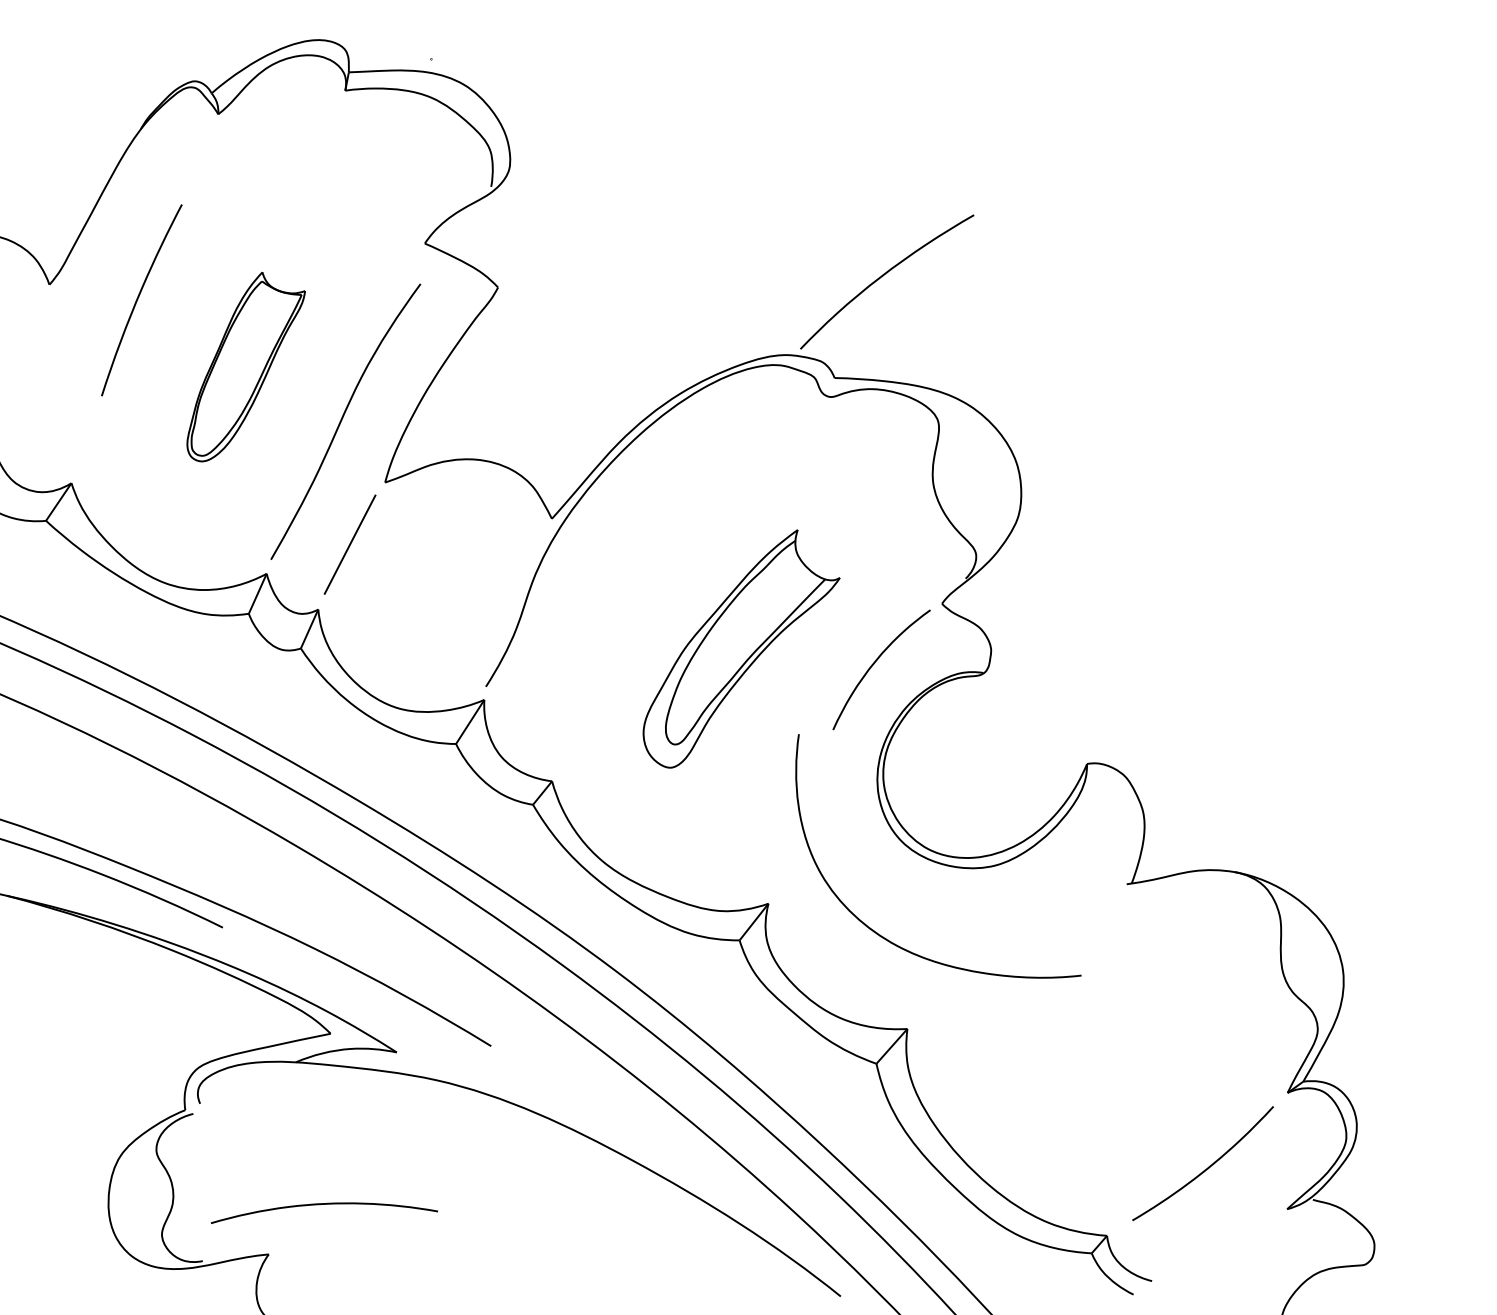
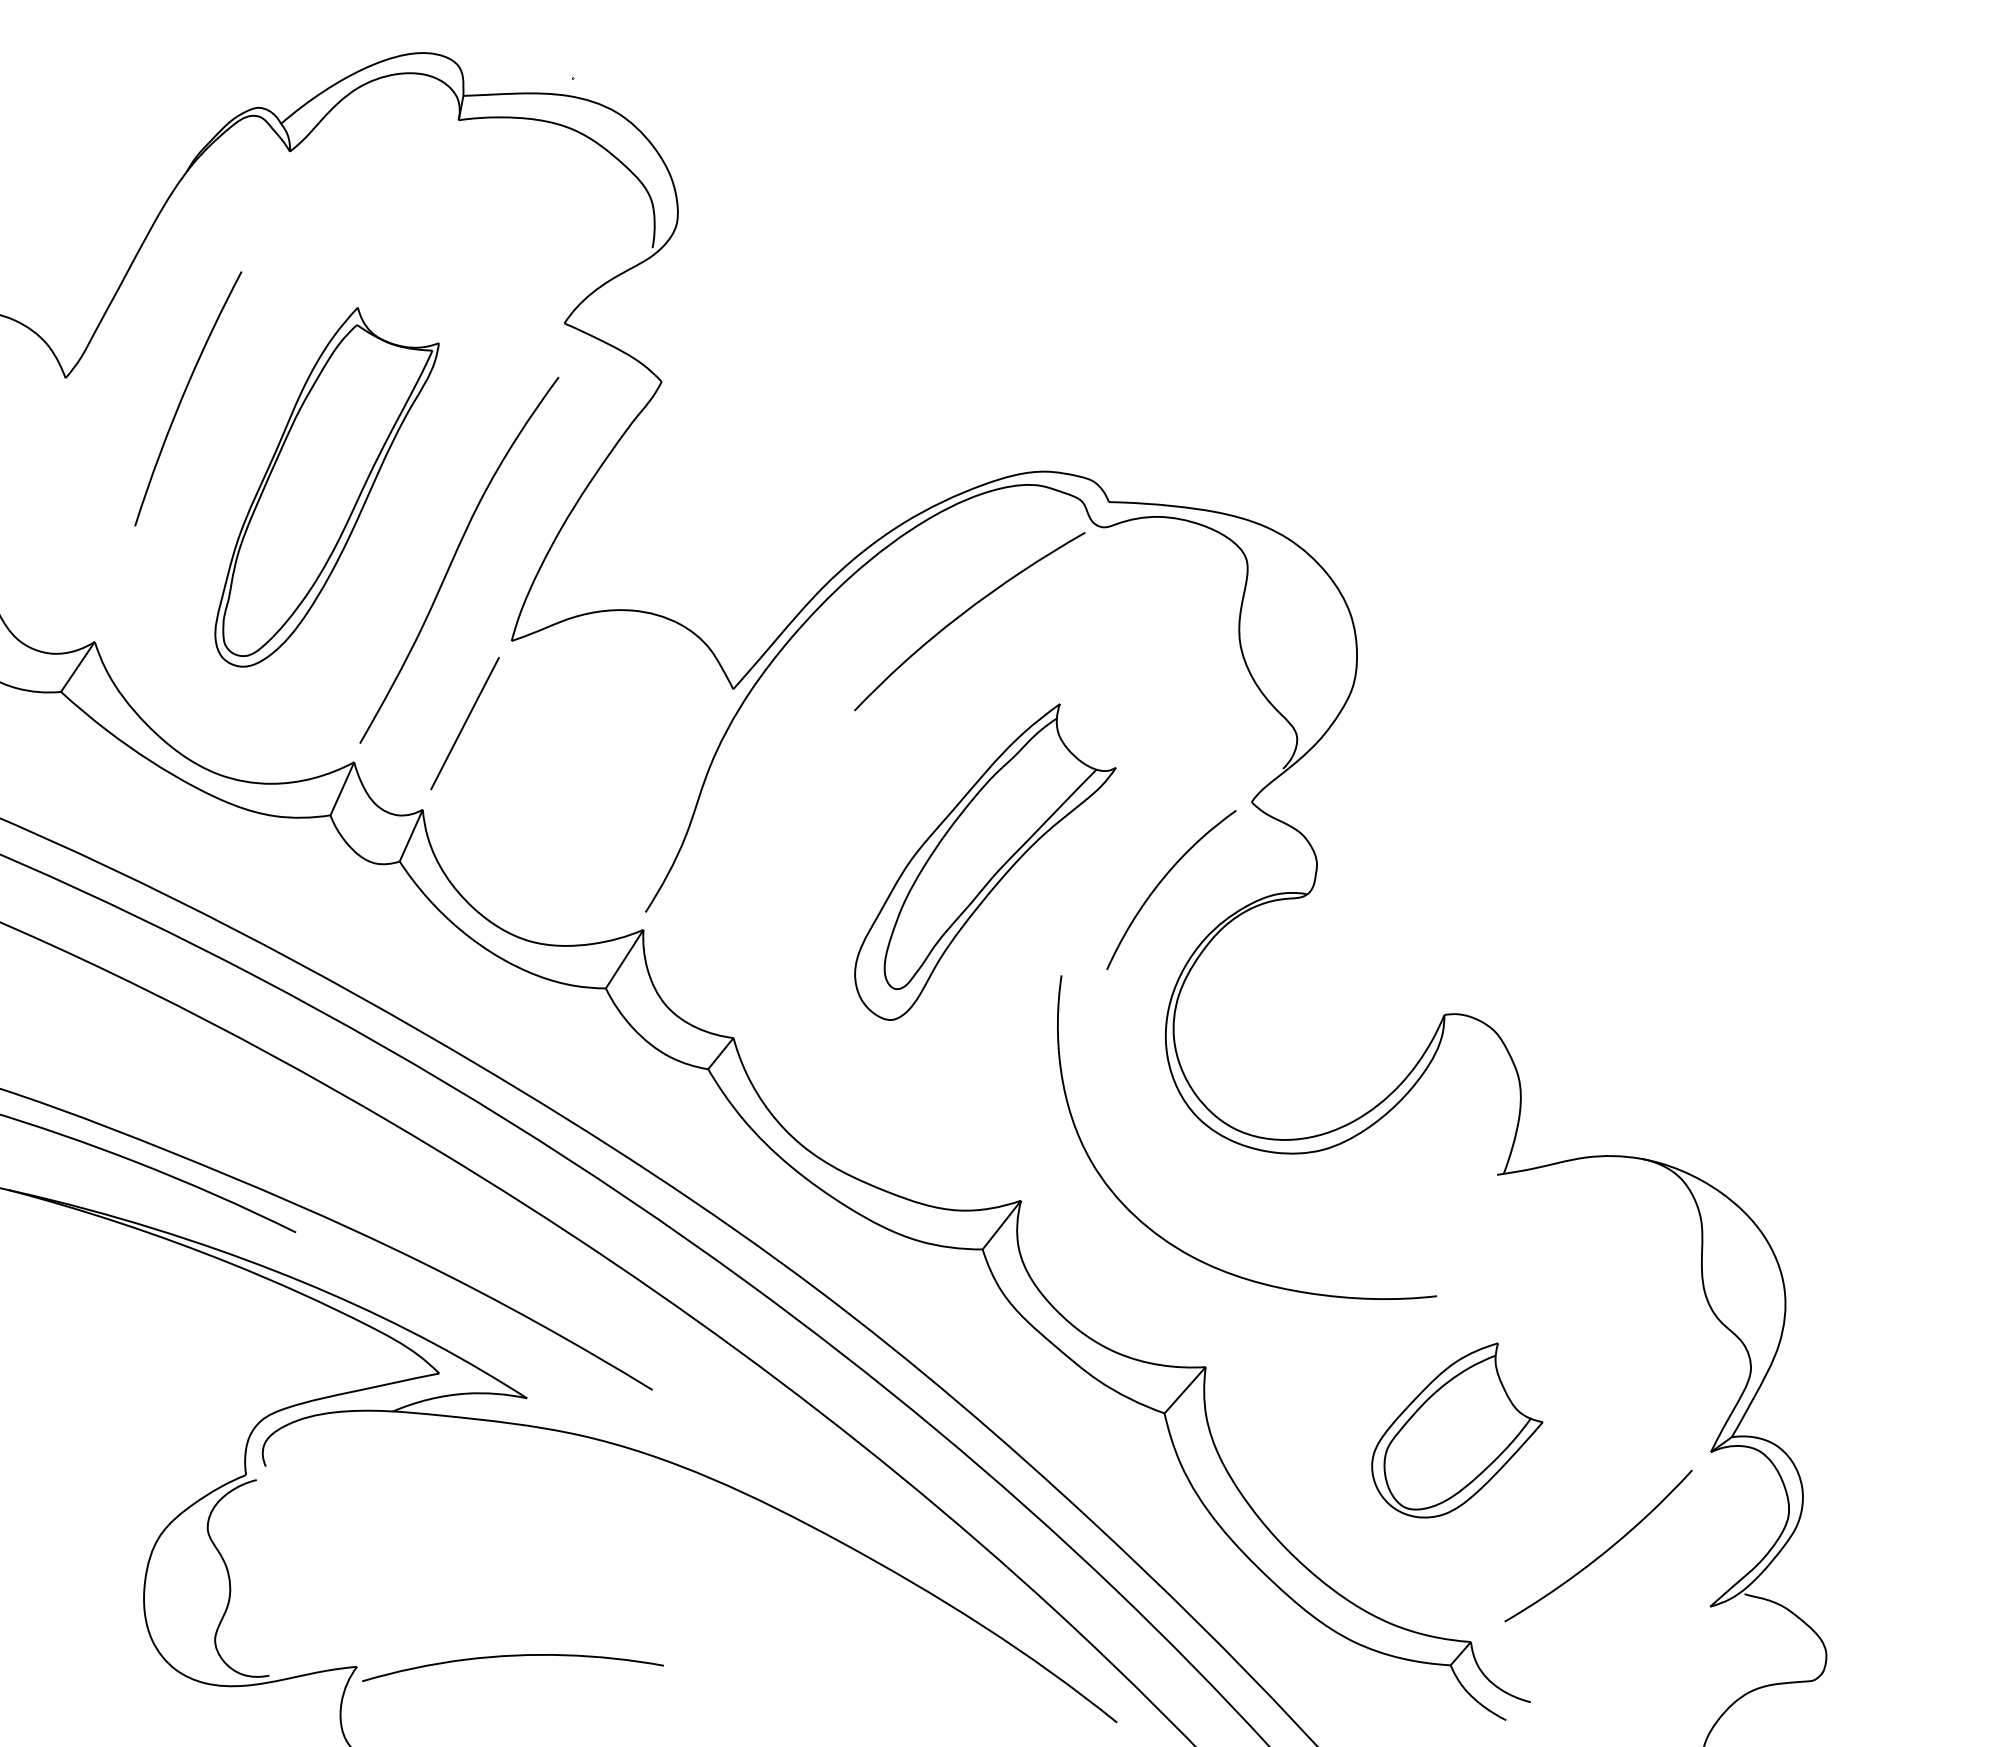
curve: (882, 276) -> (963, 614), moved
part: (245, 367) -> (326, 487), size x1.43
part: (1096, 1076) -> (1457, 1430), added
curve: (324, 1204) -> (512, 1656), moved

